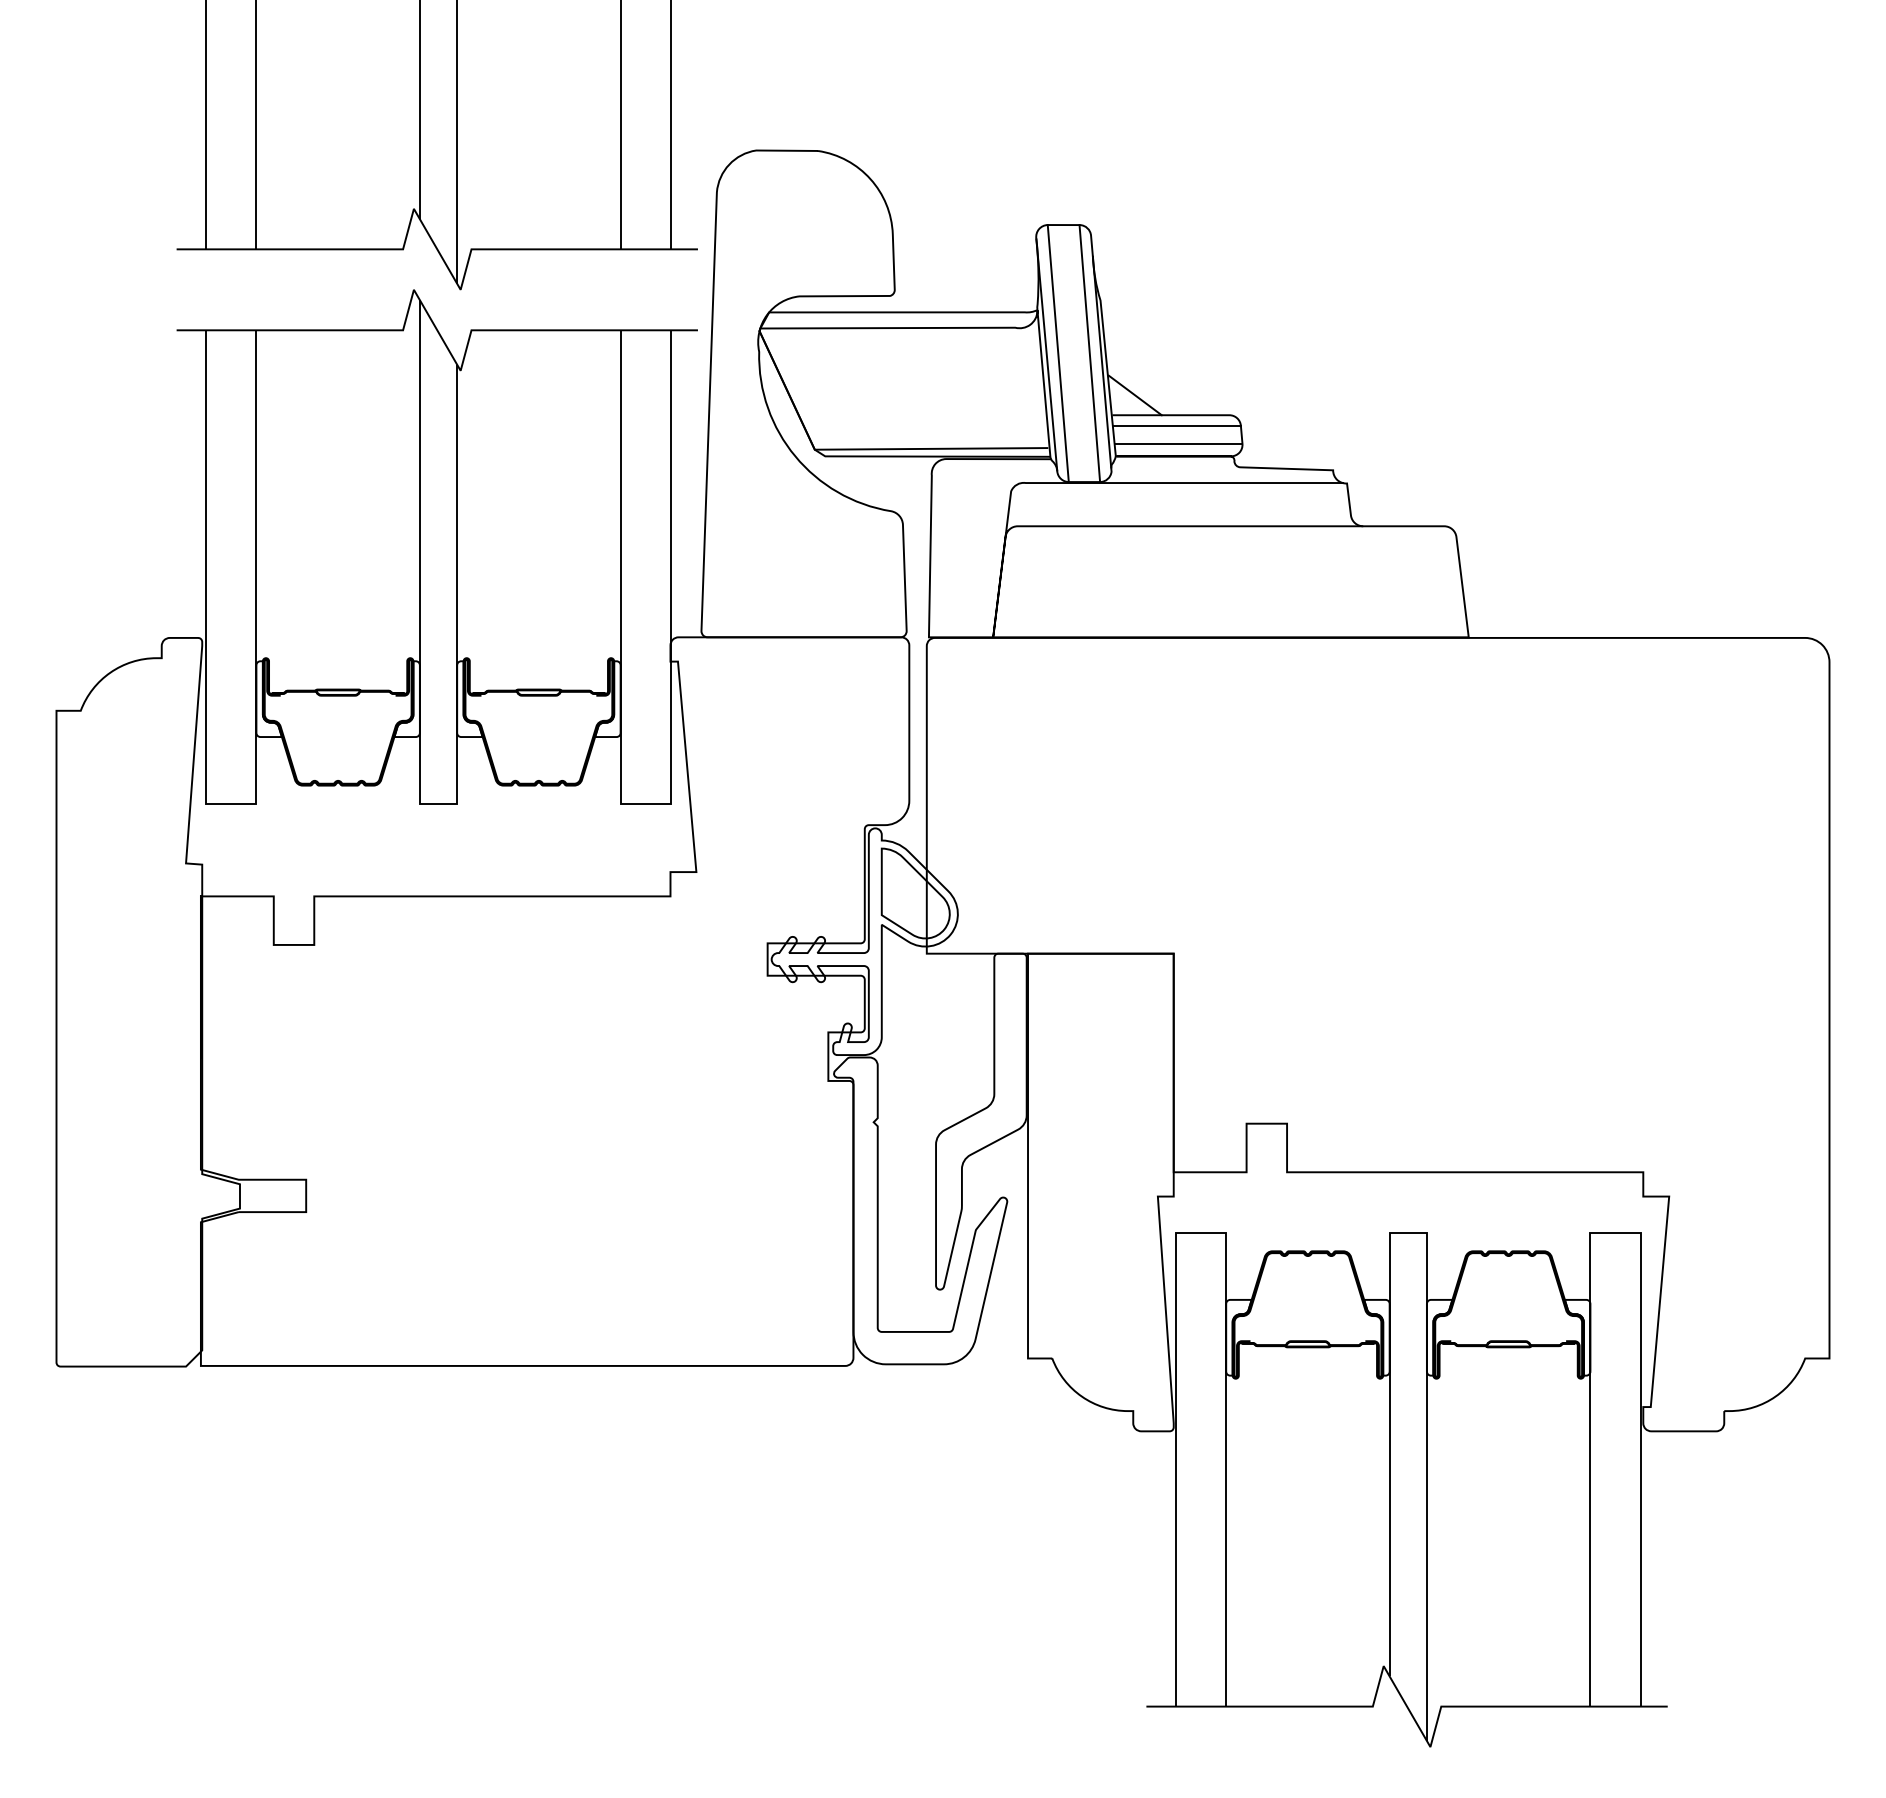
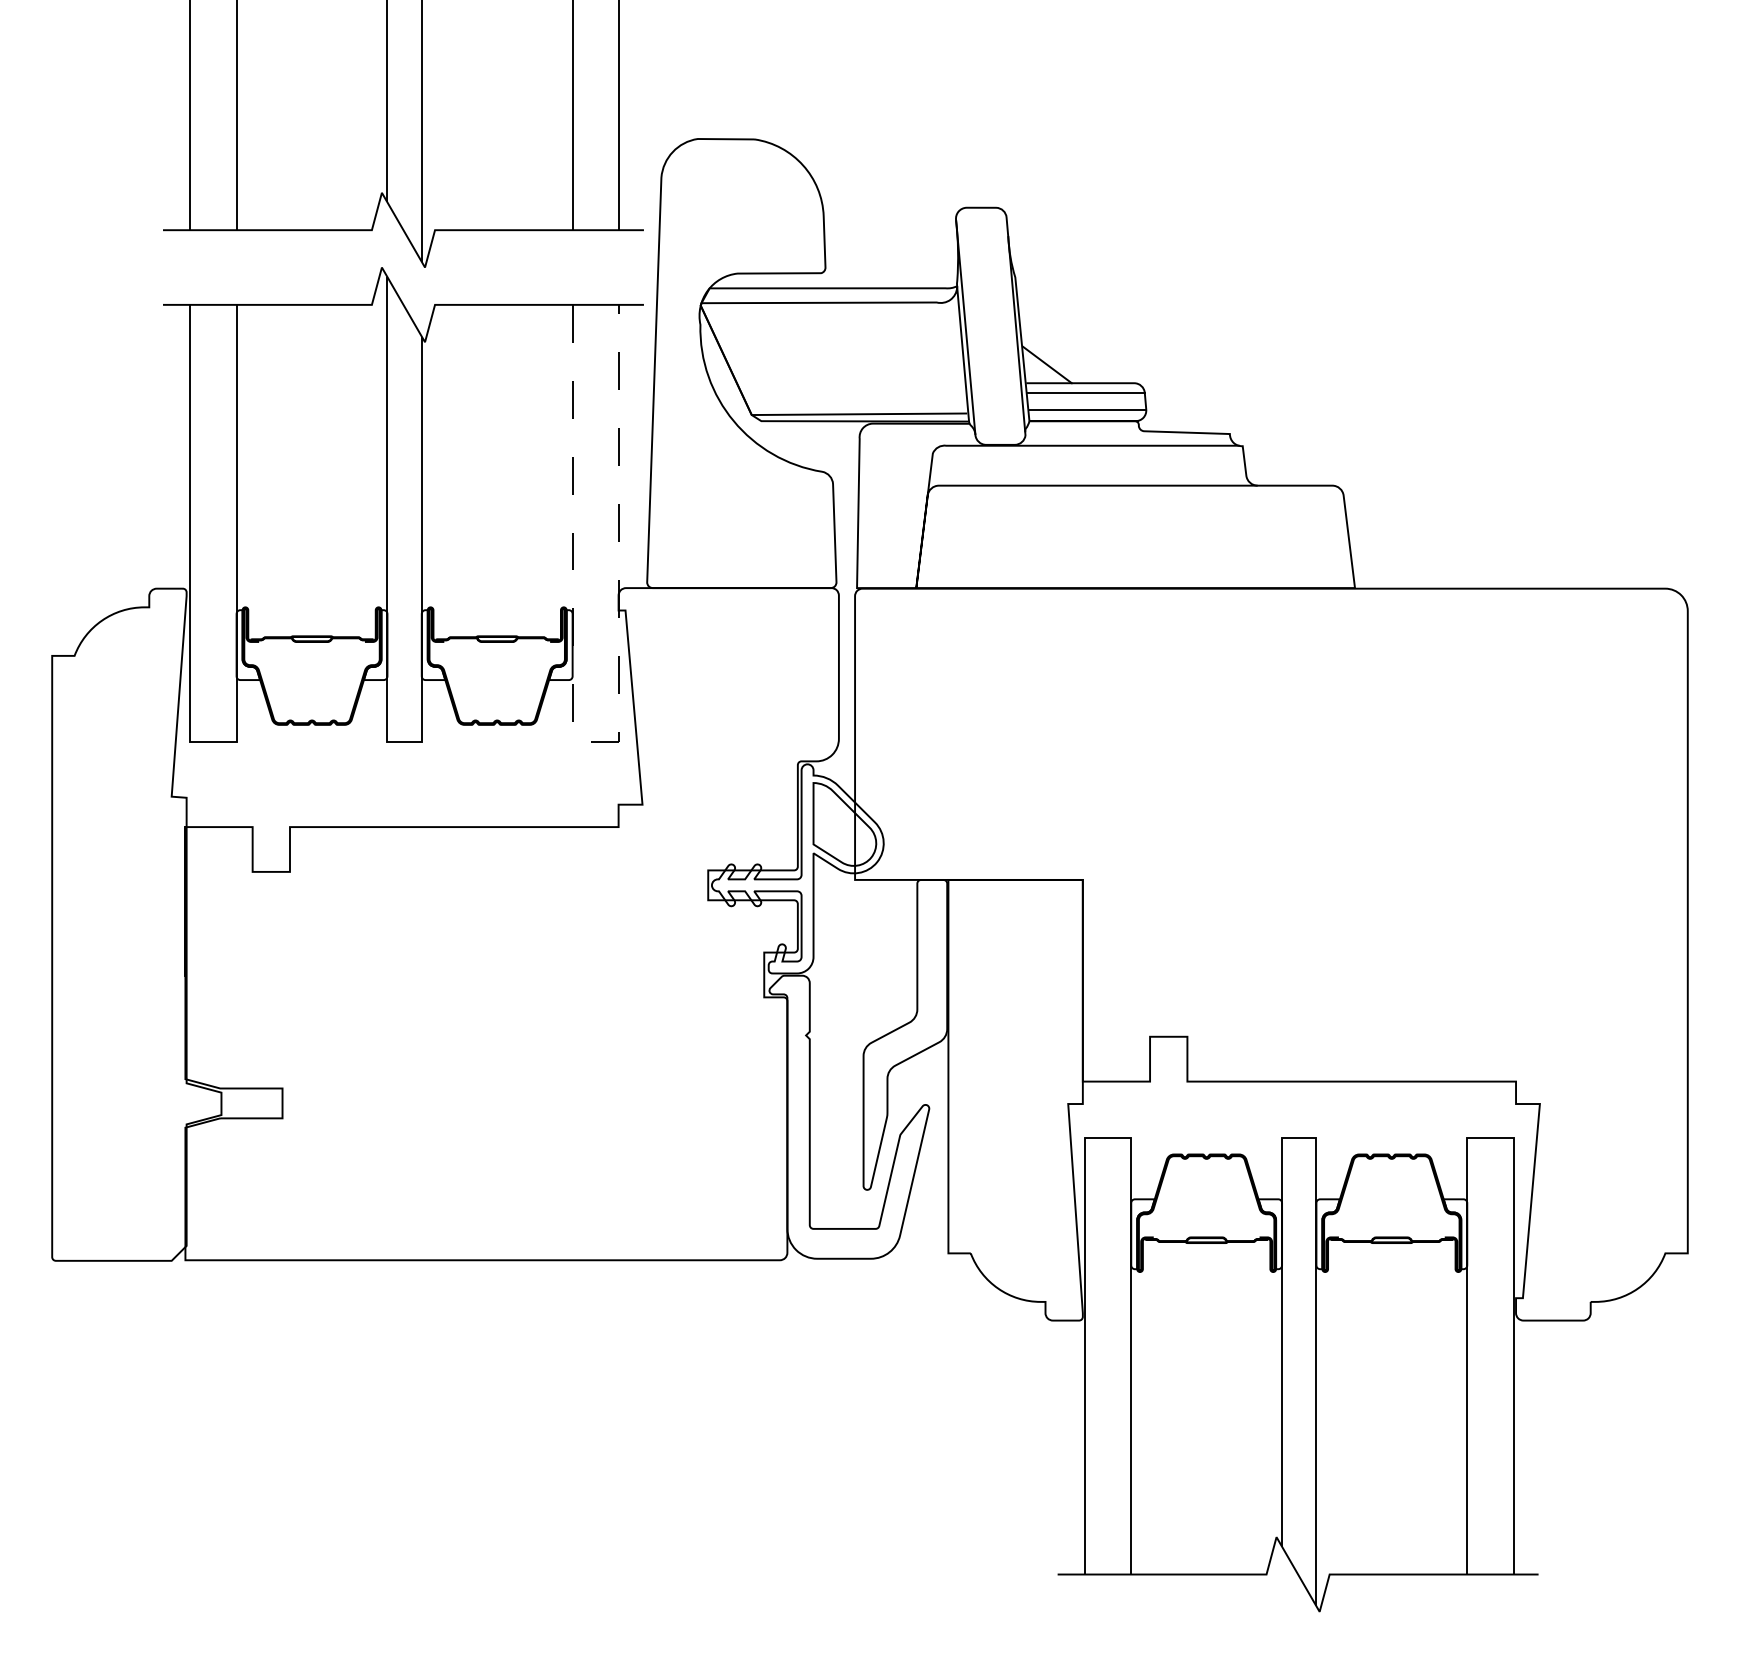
line: (1058, 352) -> (976, 325), removed
line: (1088, 352) -> (1004, 325), removed
line: (646, 803) -> (596, 741), solid -> dashed

